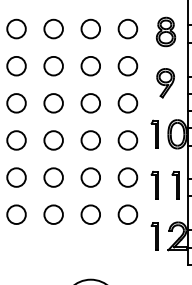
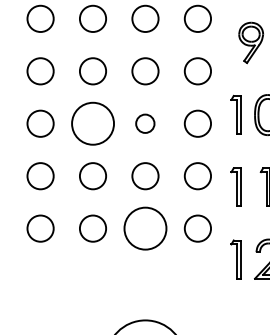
circle: (53, 140) -> (92, 123), size x1.6
circle: (90, 140) -> (145, 123), size x0.7
circle: (90, 214) -> (145, 228), size x1.6

